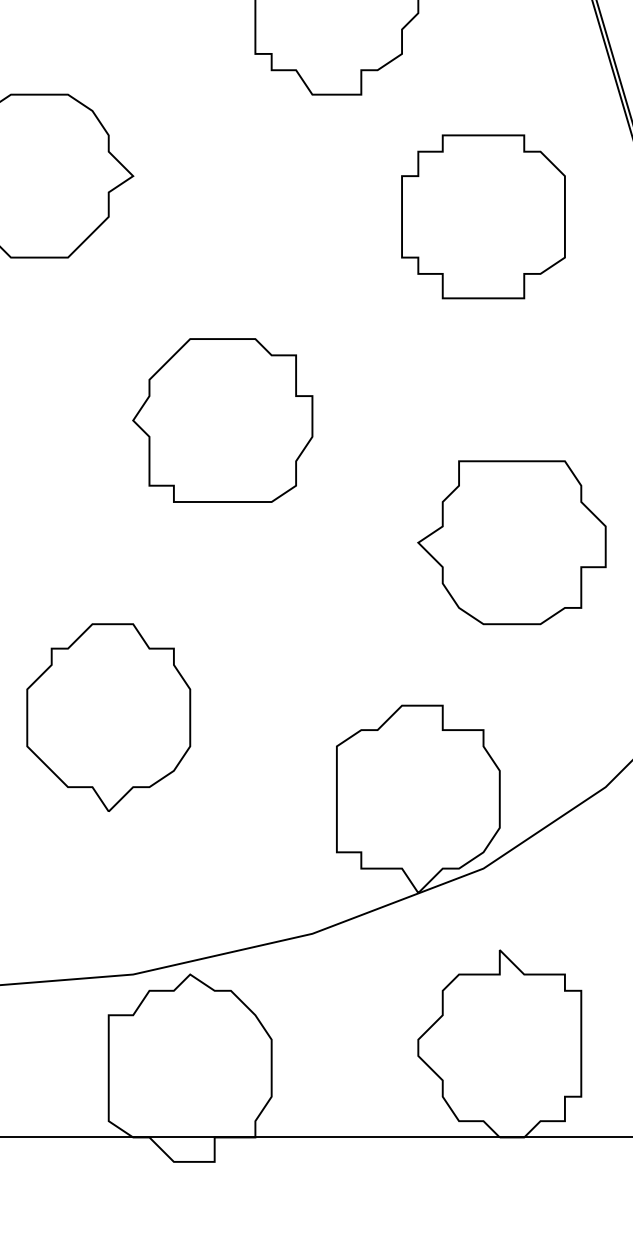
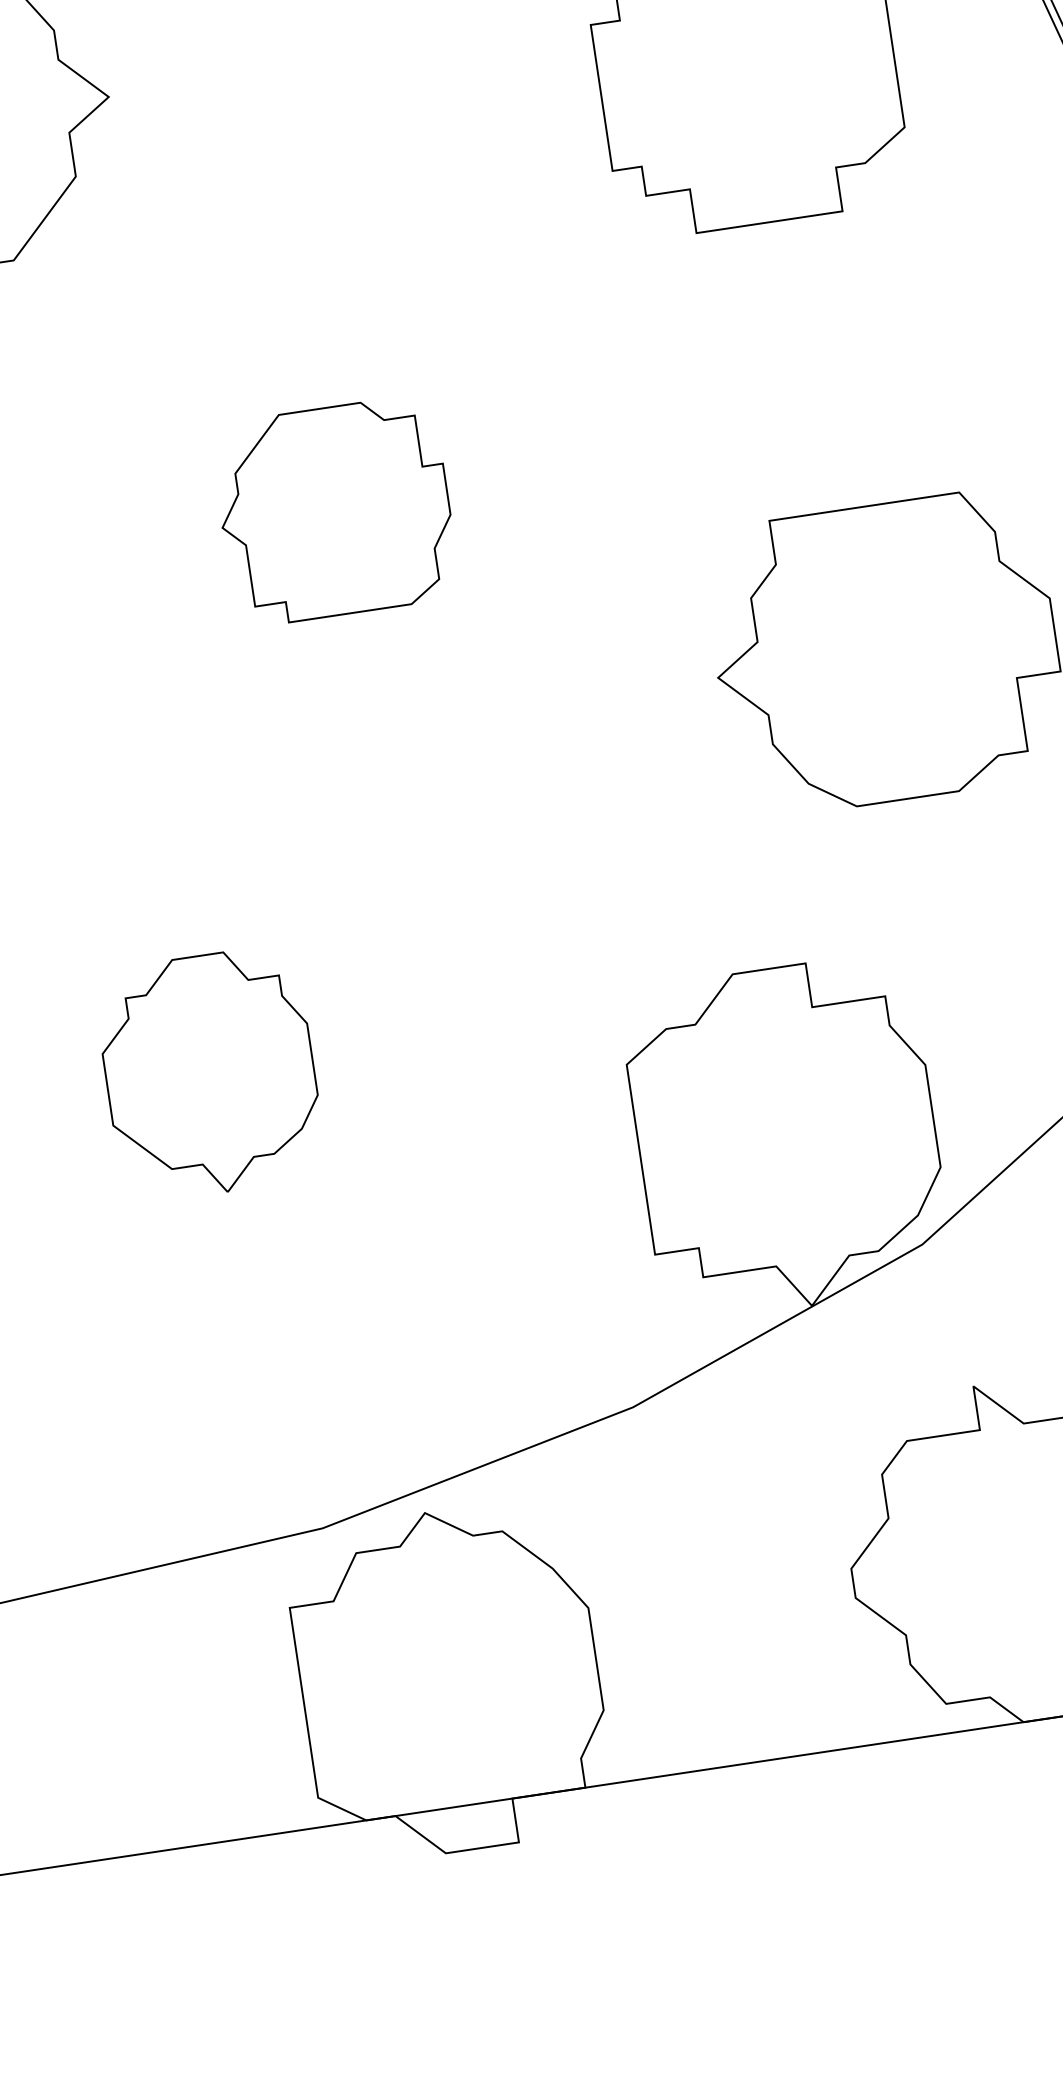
part: (222, 420) -> (334, 511), size x0.7
part: (108, 717) -> (209, 1074), size x0.7

